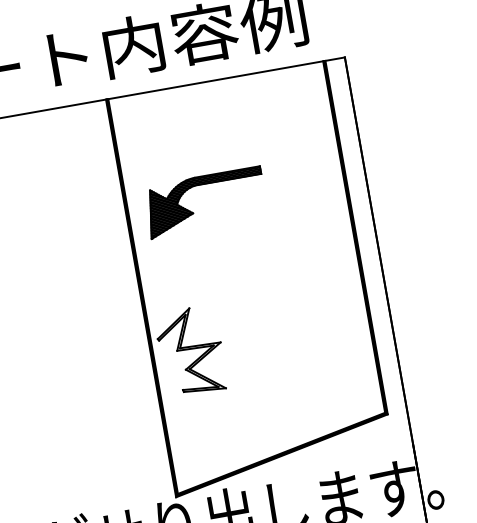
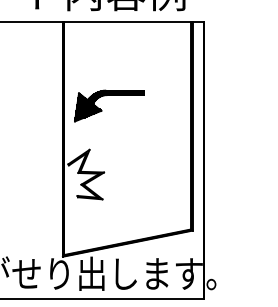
part: (195, 212) -> (102, 110), moved

